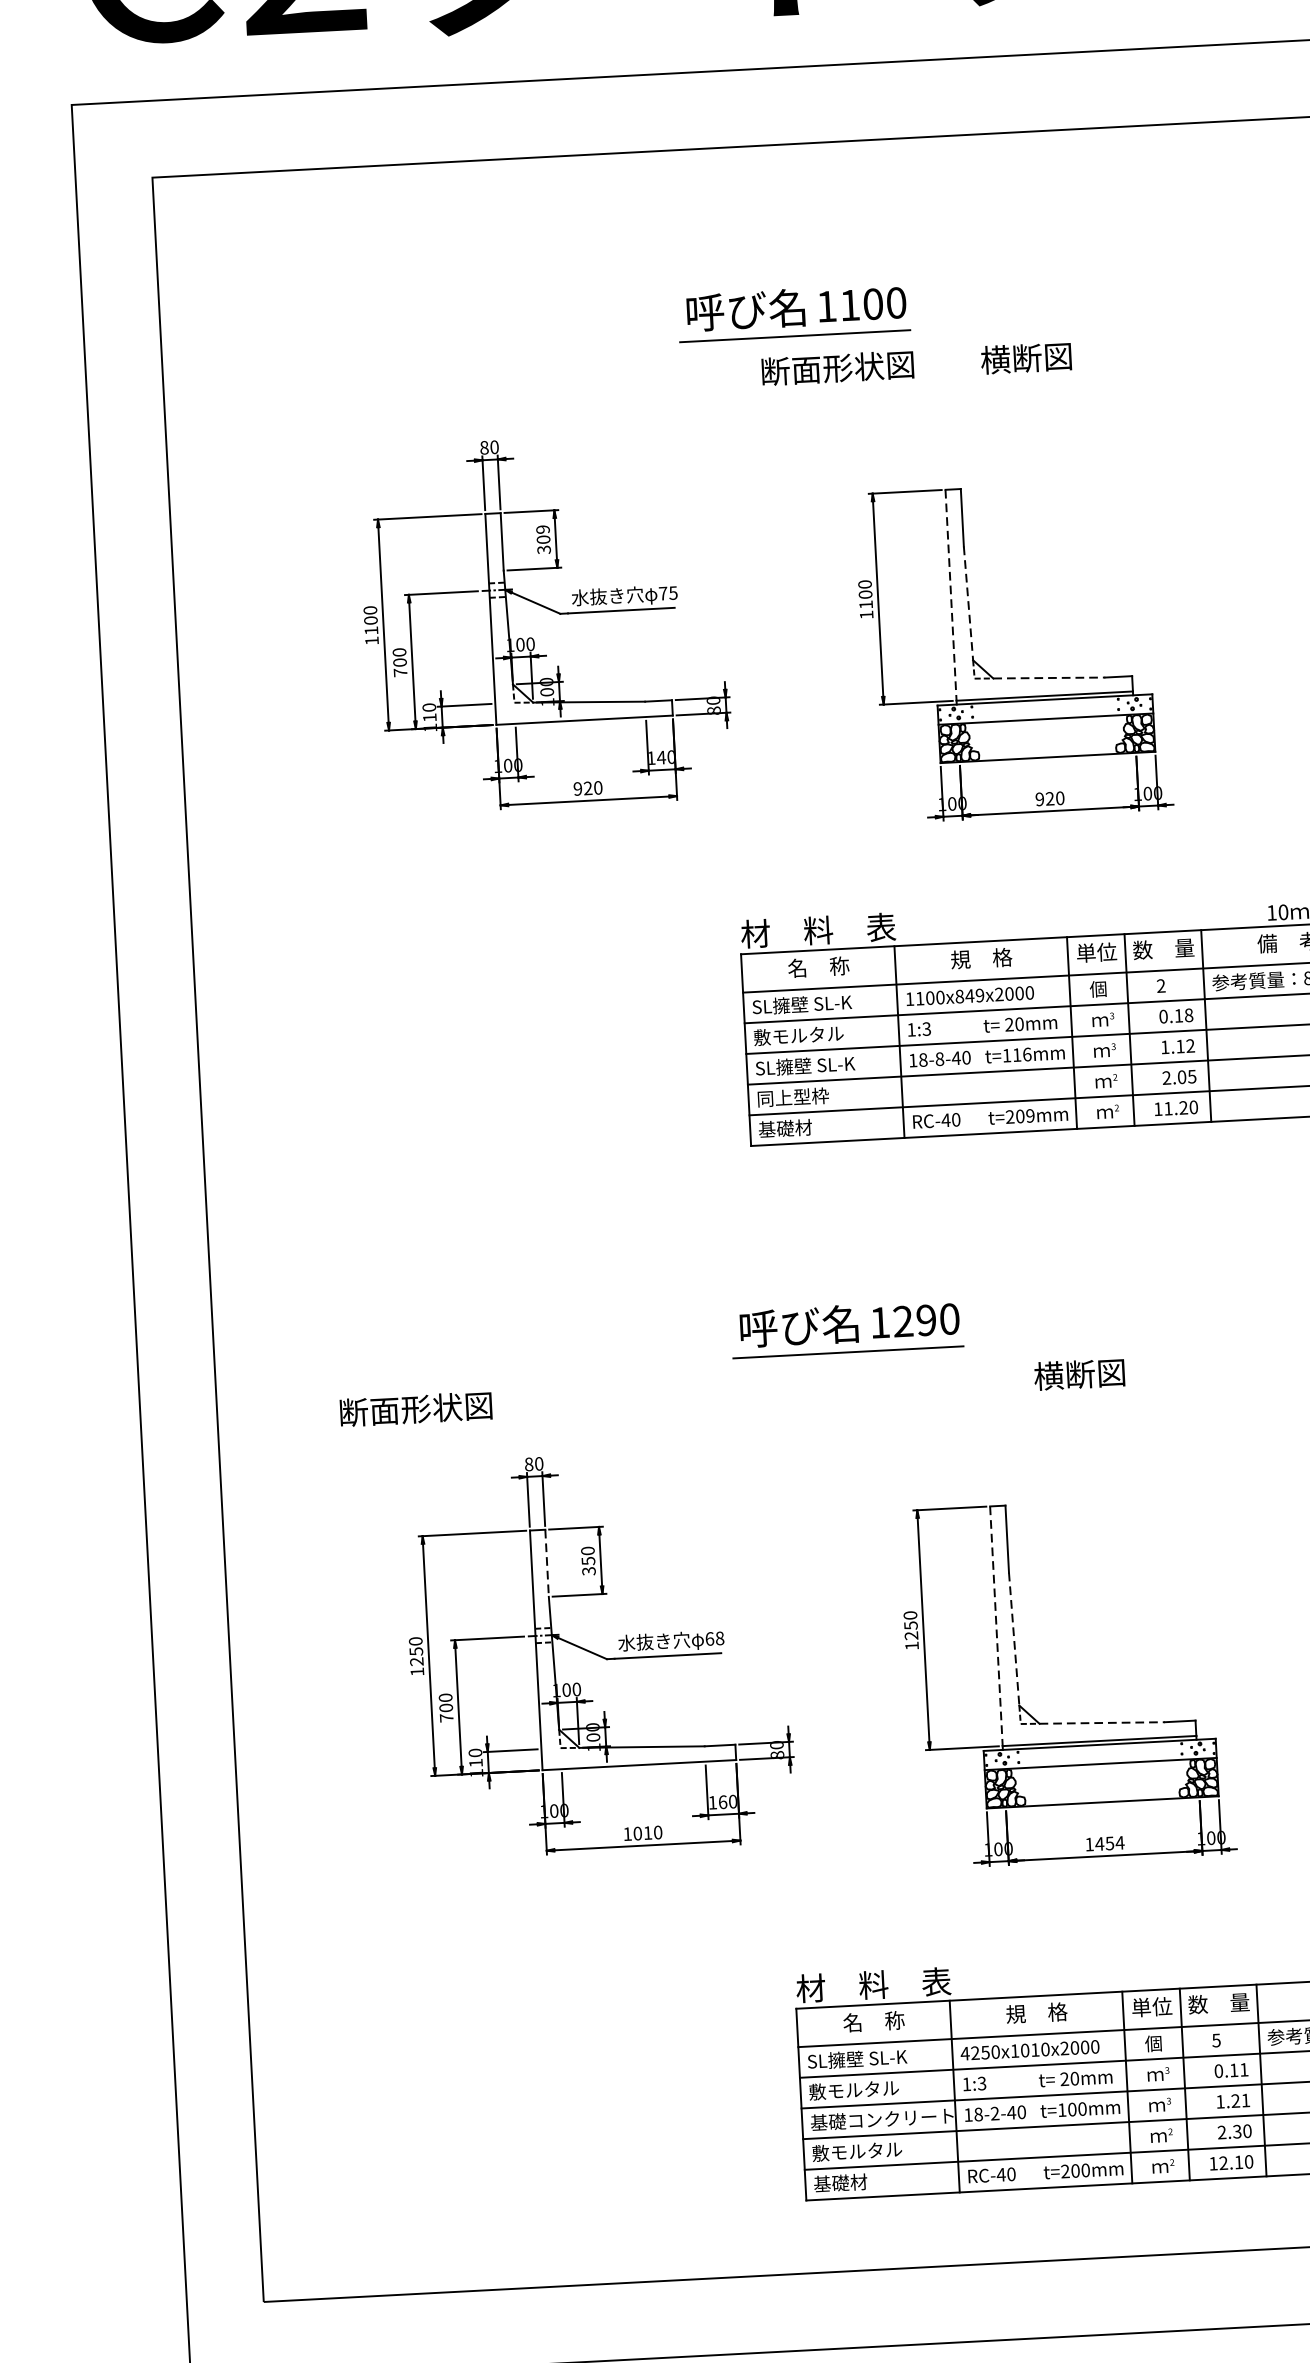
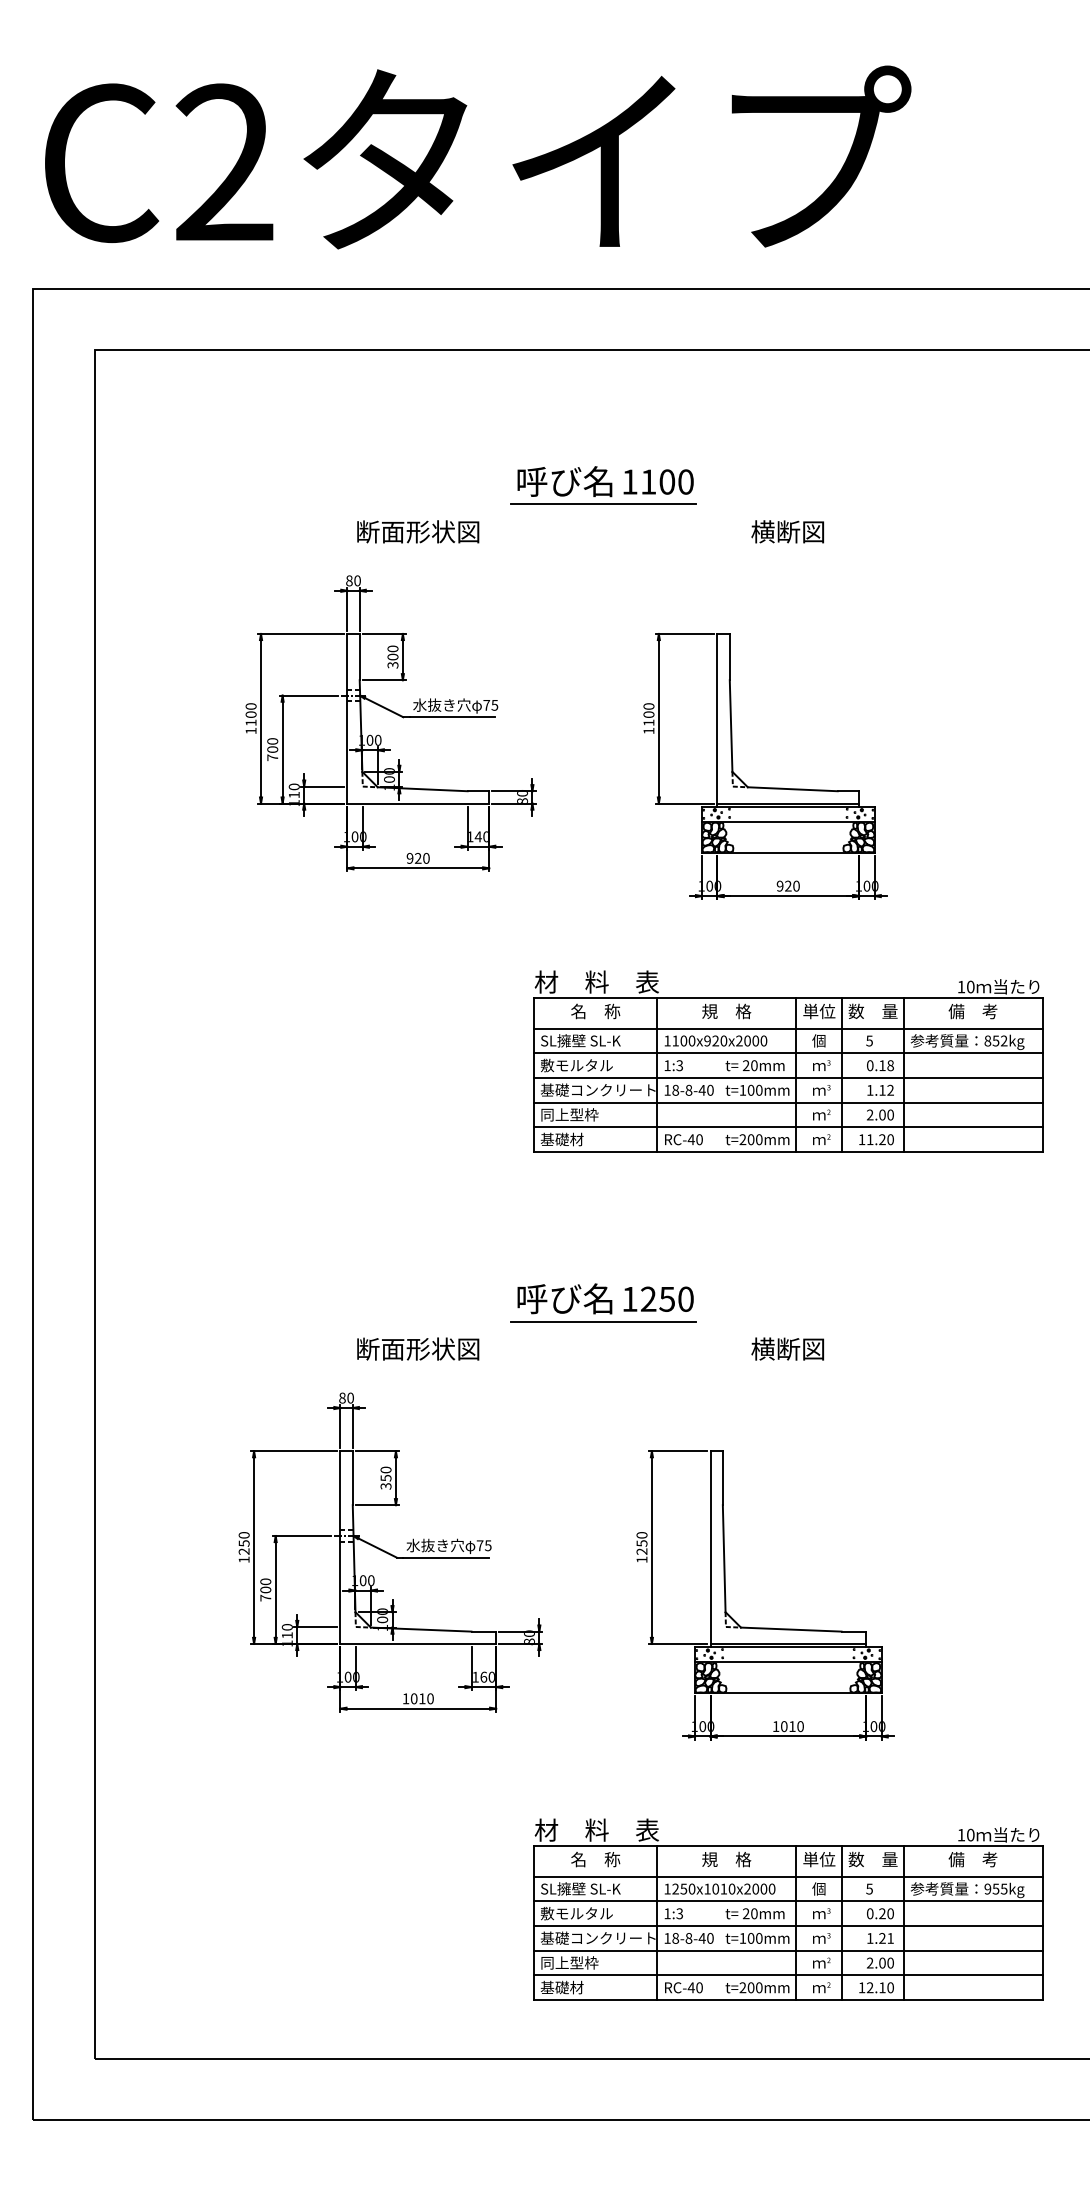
text: (838, 367) -> (418, 531), moved
text: (542, 529) -> (392, 648), 309 -> 300
line: (951, 594) -> (717, 718), dashed -> solid
line: (969, 603) -> (731, 726), dashed -> solid
line: (1048, 678) -> (792, 789), dashed -> solid
text: (1161, 985) -> (869, 1040), 2 -> 5
text: (969, 995) -> (715, 1040), 1100x849x2000 -> 1100x920x2000
text: (1021, 1053) -> (754, 1089), t=116mm -> t=100mm
text: (827, 1063) -> (598, 1089), SL擁壁 SL-K -> 基礎コンクリート
text: (1191, 1076) -> (890, 1114), 2.05 -> 2.00
text: (1030, 1115) -> (759, 1139), t=209mm -> t=200mm
text: (925, 1319) -> (666, 1298), 1290 -> 1250
text: (416, 1408) -> (418, 1348), moved
line: (546, 1563) -> (352, 1478), dashed -> solid
line: (996, 1627) -> (710, 1548), dashed -> solid
text: (714, 1638) -> (483, 1545), 68 -> 75
line: (1014, 1638) -> (724, 1558), dashed -> solid
line: (1102, 1722) -> (791, 1629), dashed -> solid
text: (1110, 1843) -> (792, 1726), 1454 -> 1010
text: (965, 2052) -> (667, 1888), 4250x1010x2000 -> 1250x1010x2000
text: (1239, 2069) -> (886, 1913), 0.11 -> 0.20
text: (994, 2113) -> (688, 1938), 18-2-40 -> 18-8-40
text: (1237, 2130) -> (882, 1962), 2.30 -> 2.00
text: (856, 2150) -> (576, 1962), 敷モルタル -> 同上型枠

